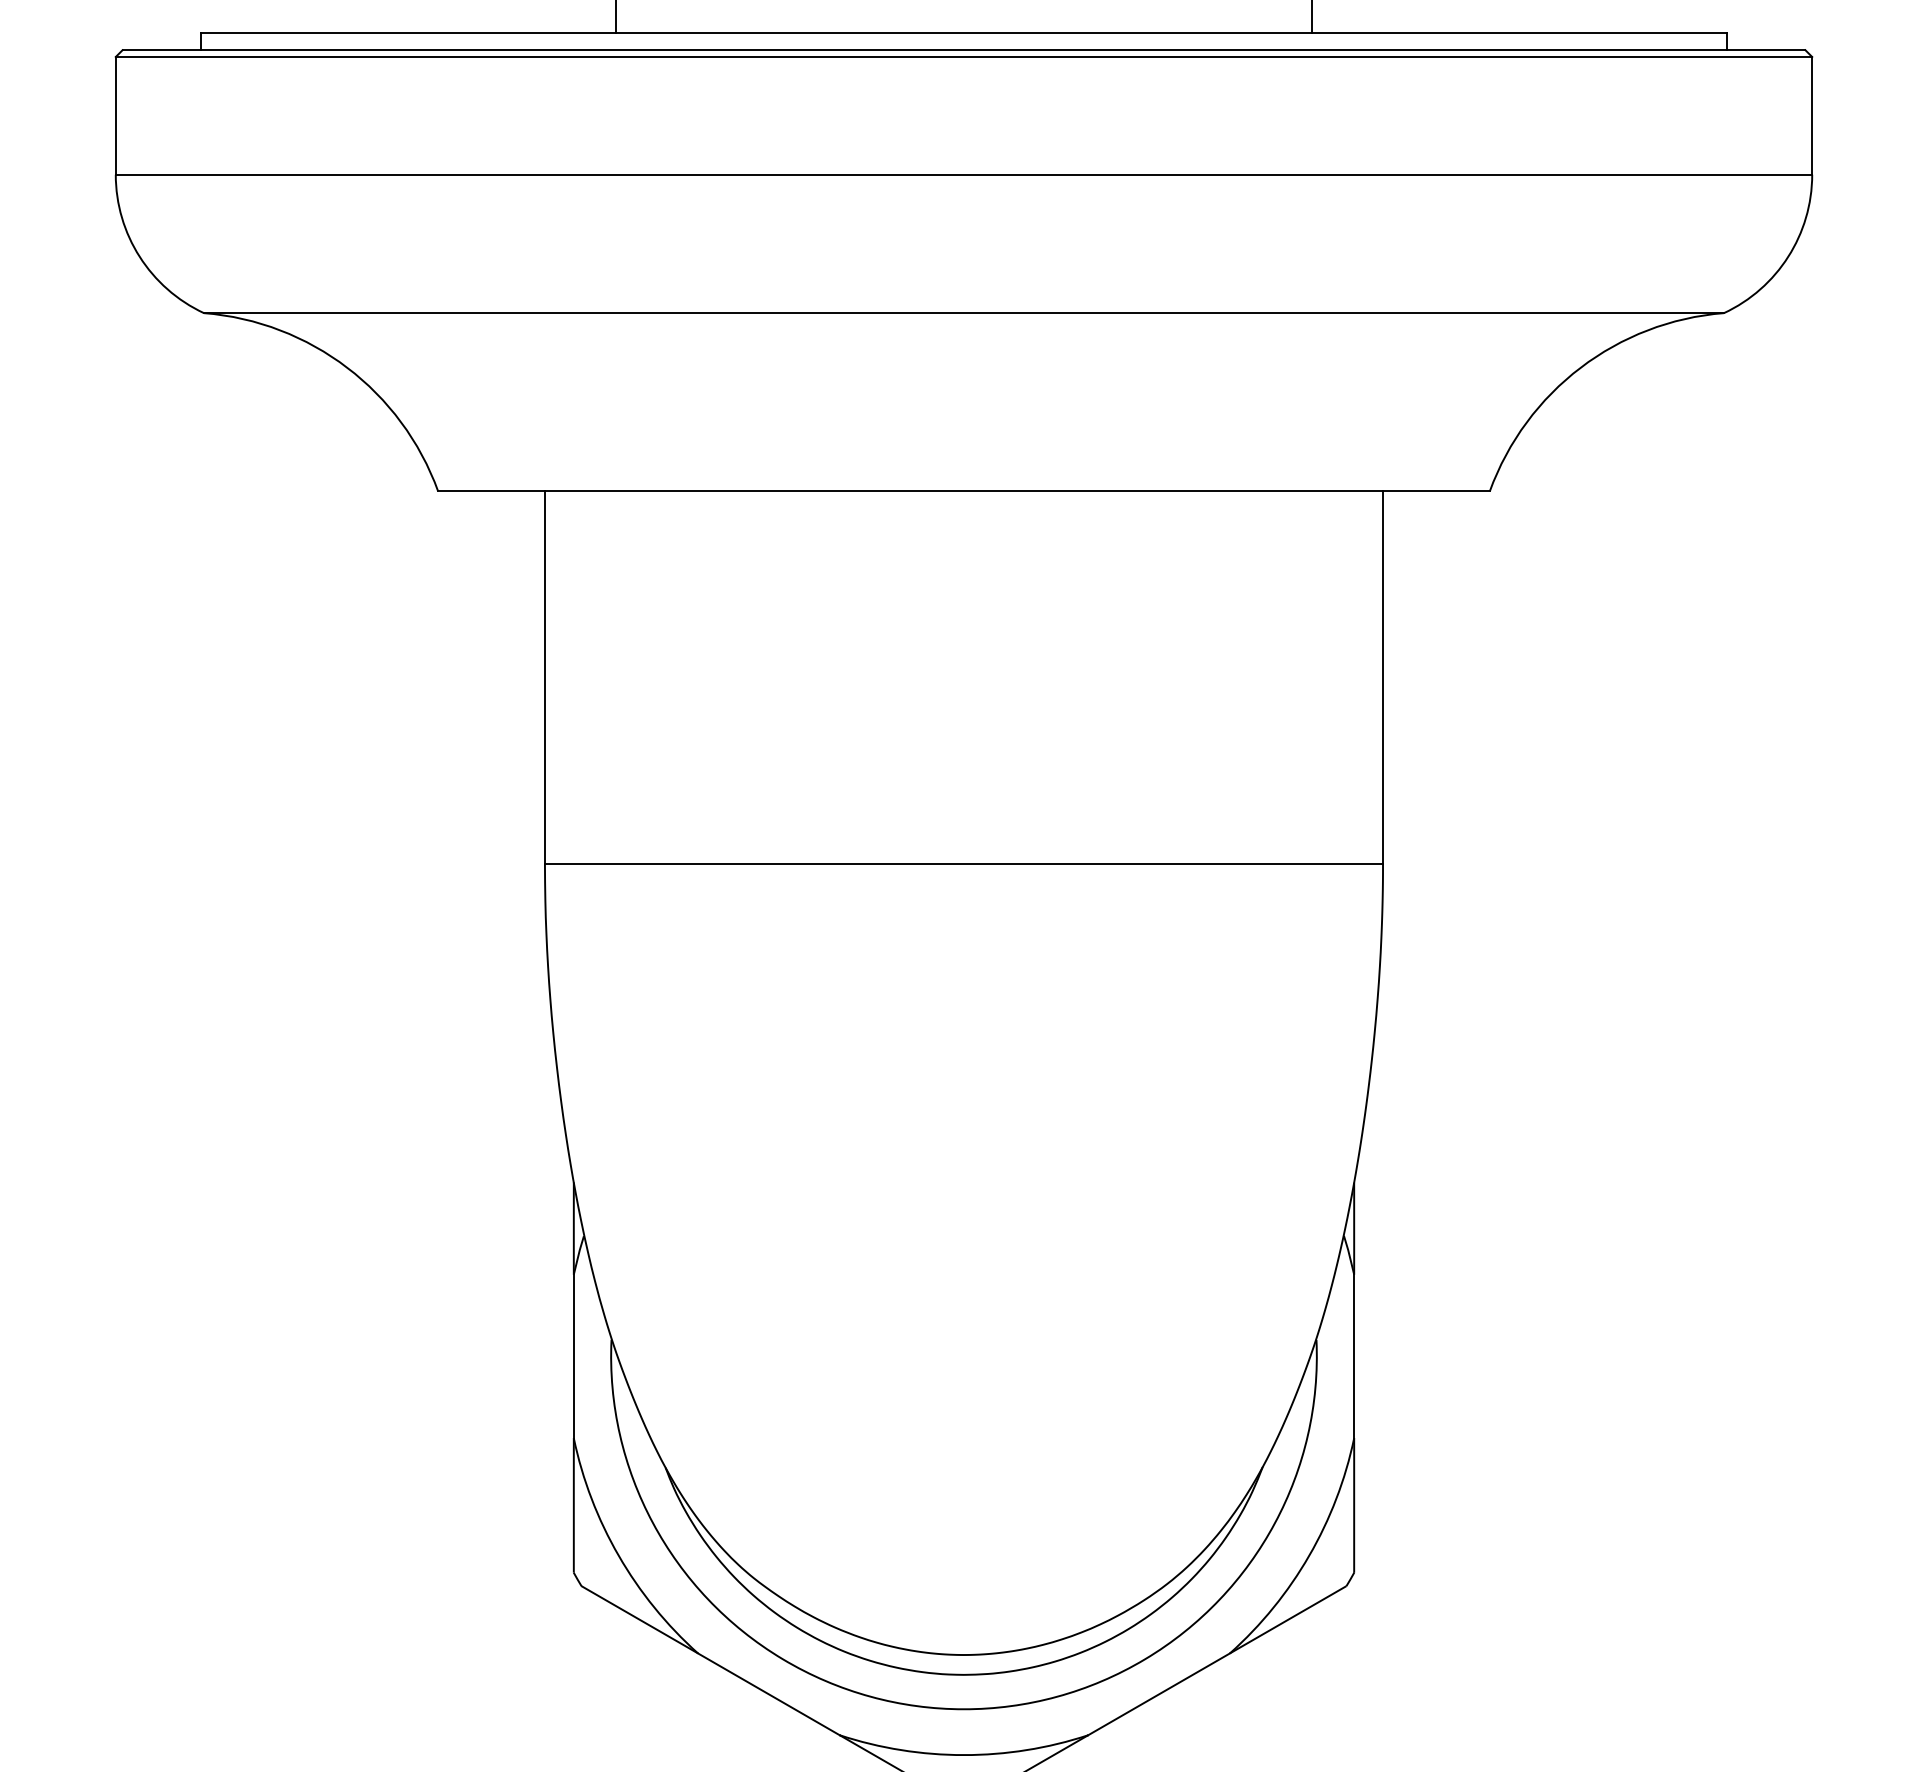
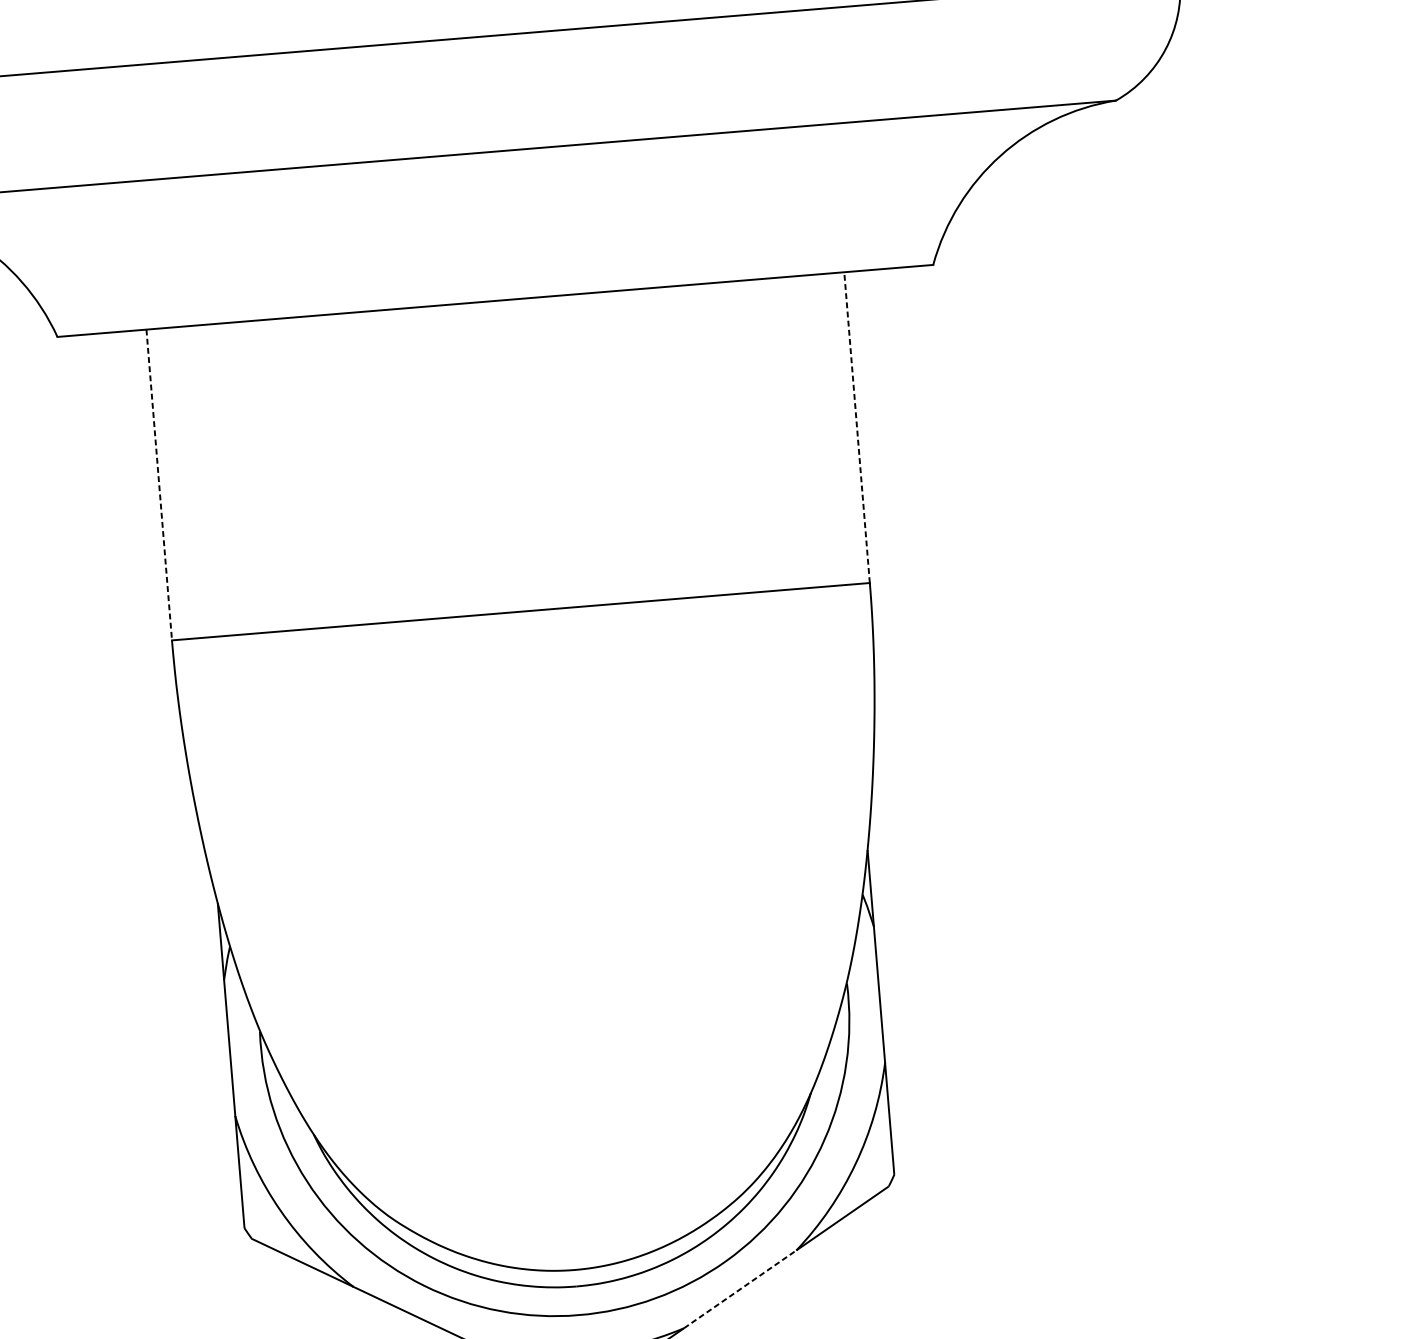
line: (544, 677) -> (158, 484), solid -> dashed
line: (1383, 677) -> (857, 427), solid -> dashed
line: (1159, 1694) -> (740, 1289), solid -> dashed

